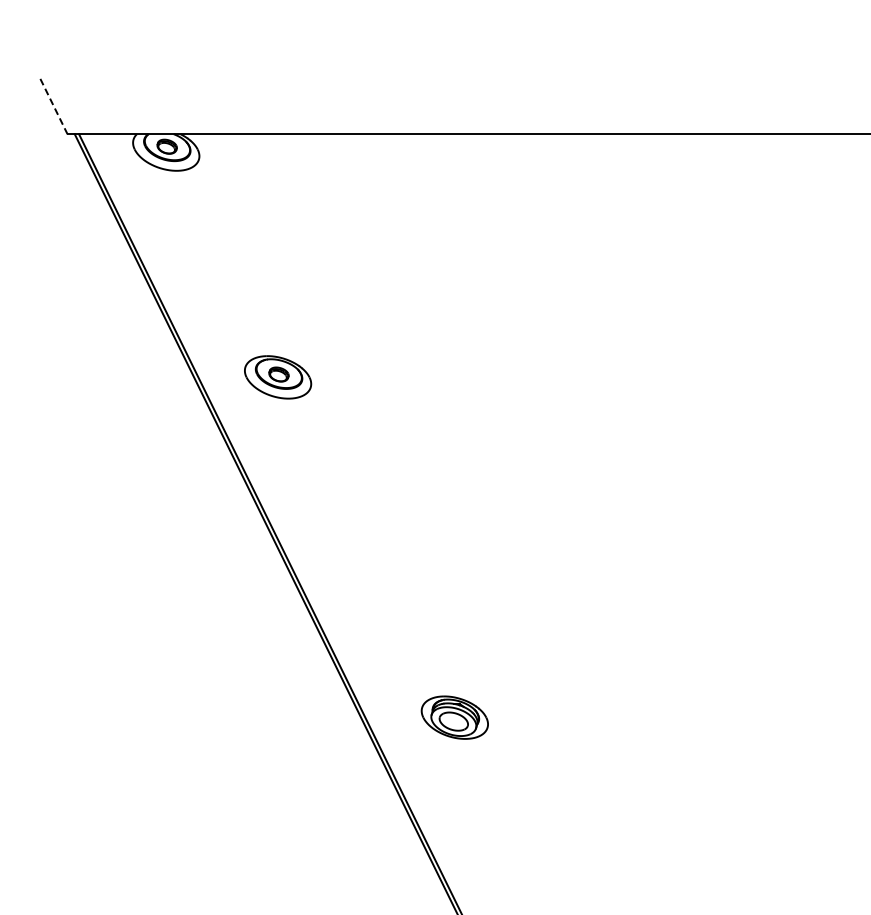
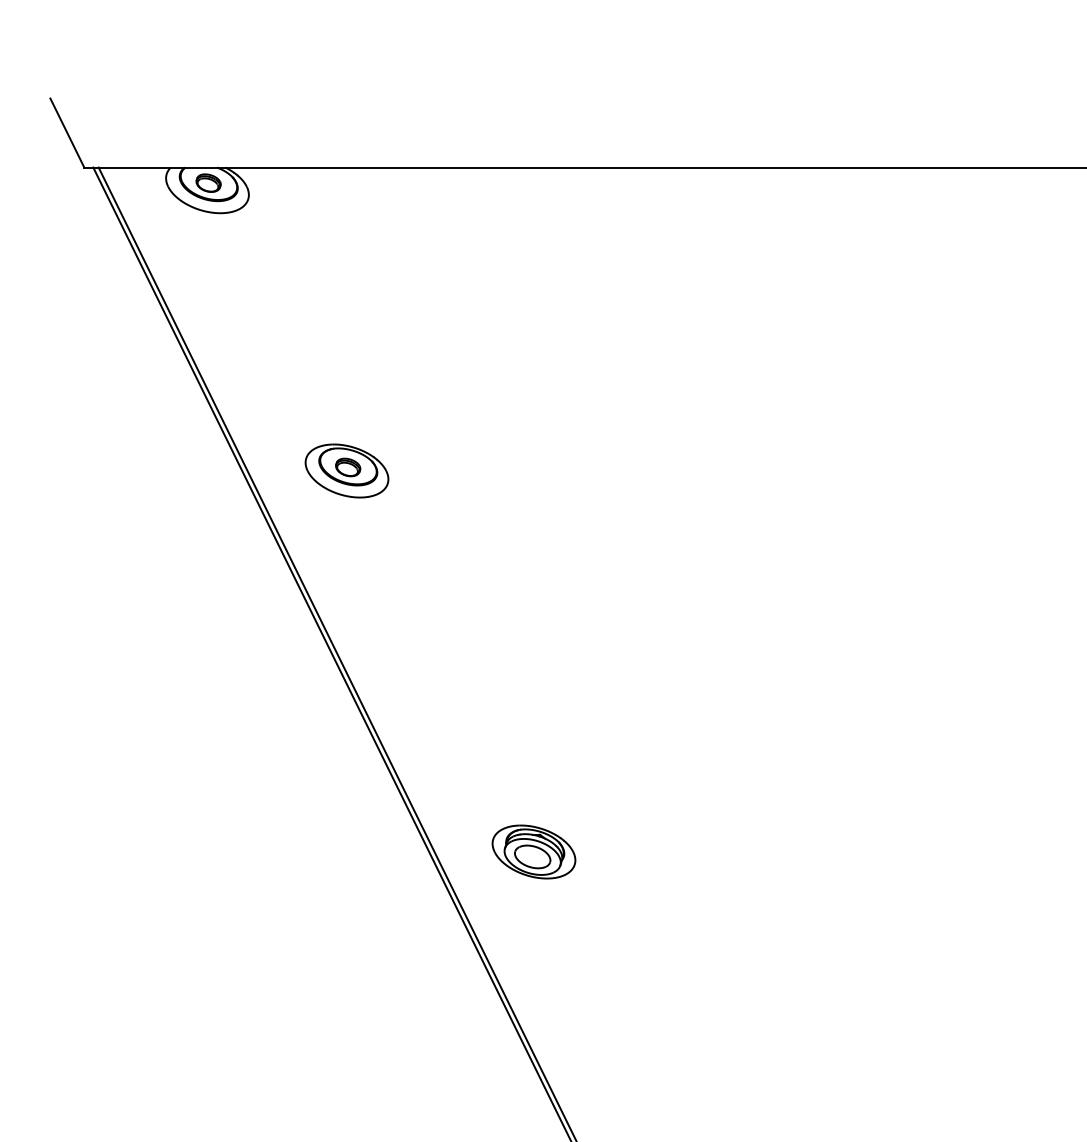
line: (53, 106) -> (66, 132), dashed -> solid
part: (454, 717) -> (533, 851), moved

